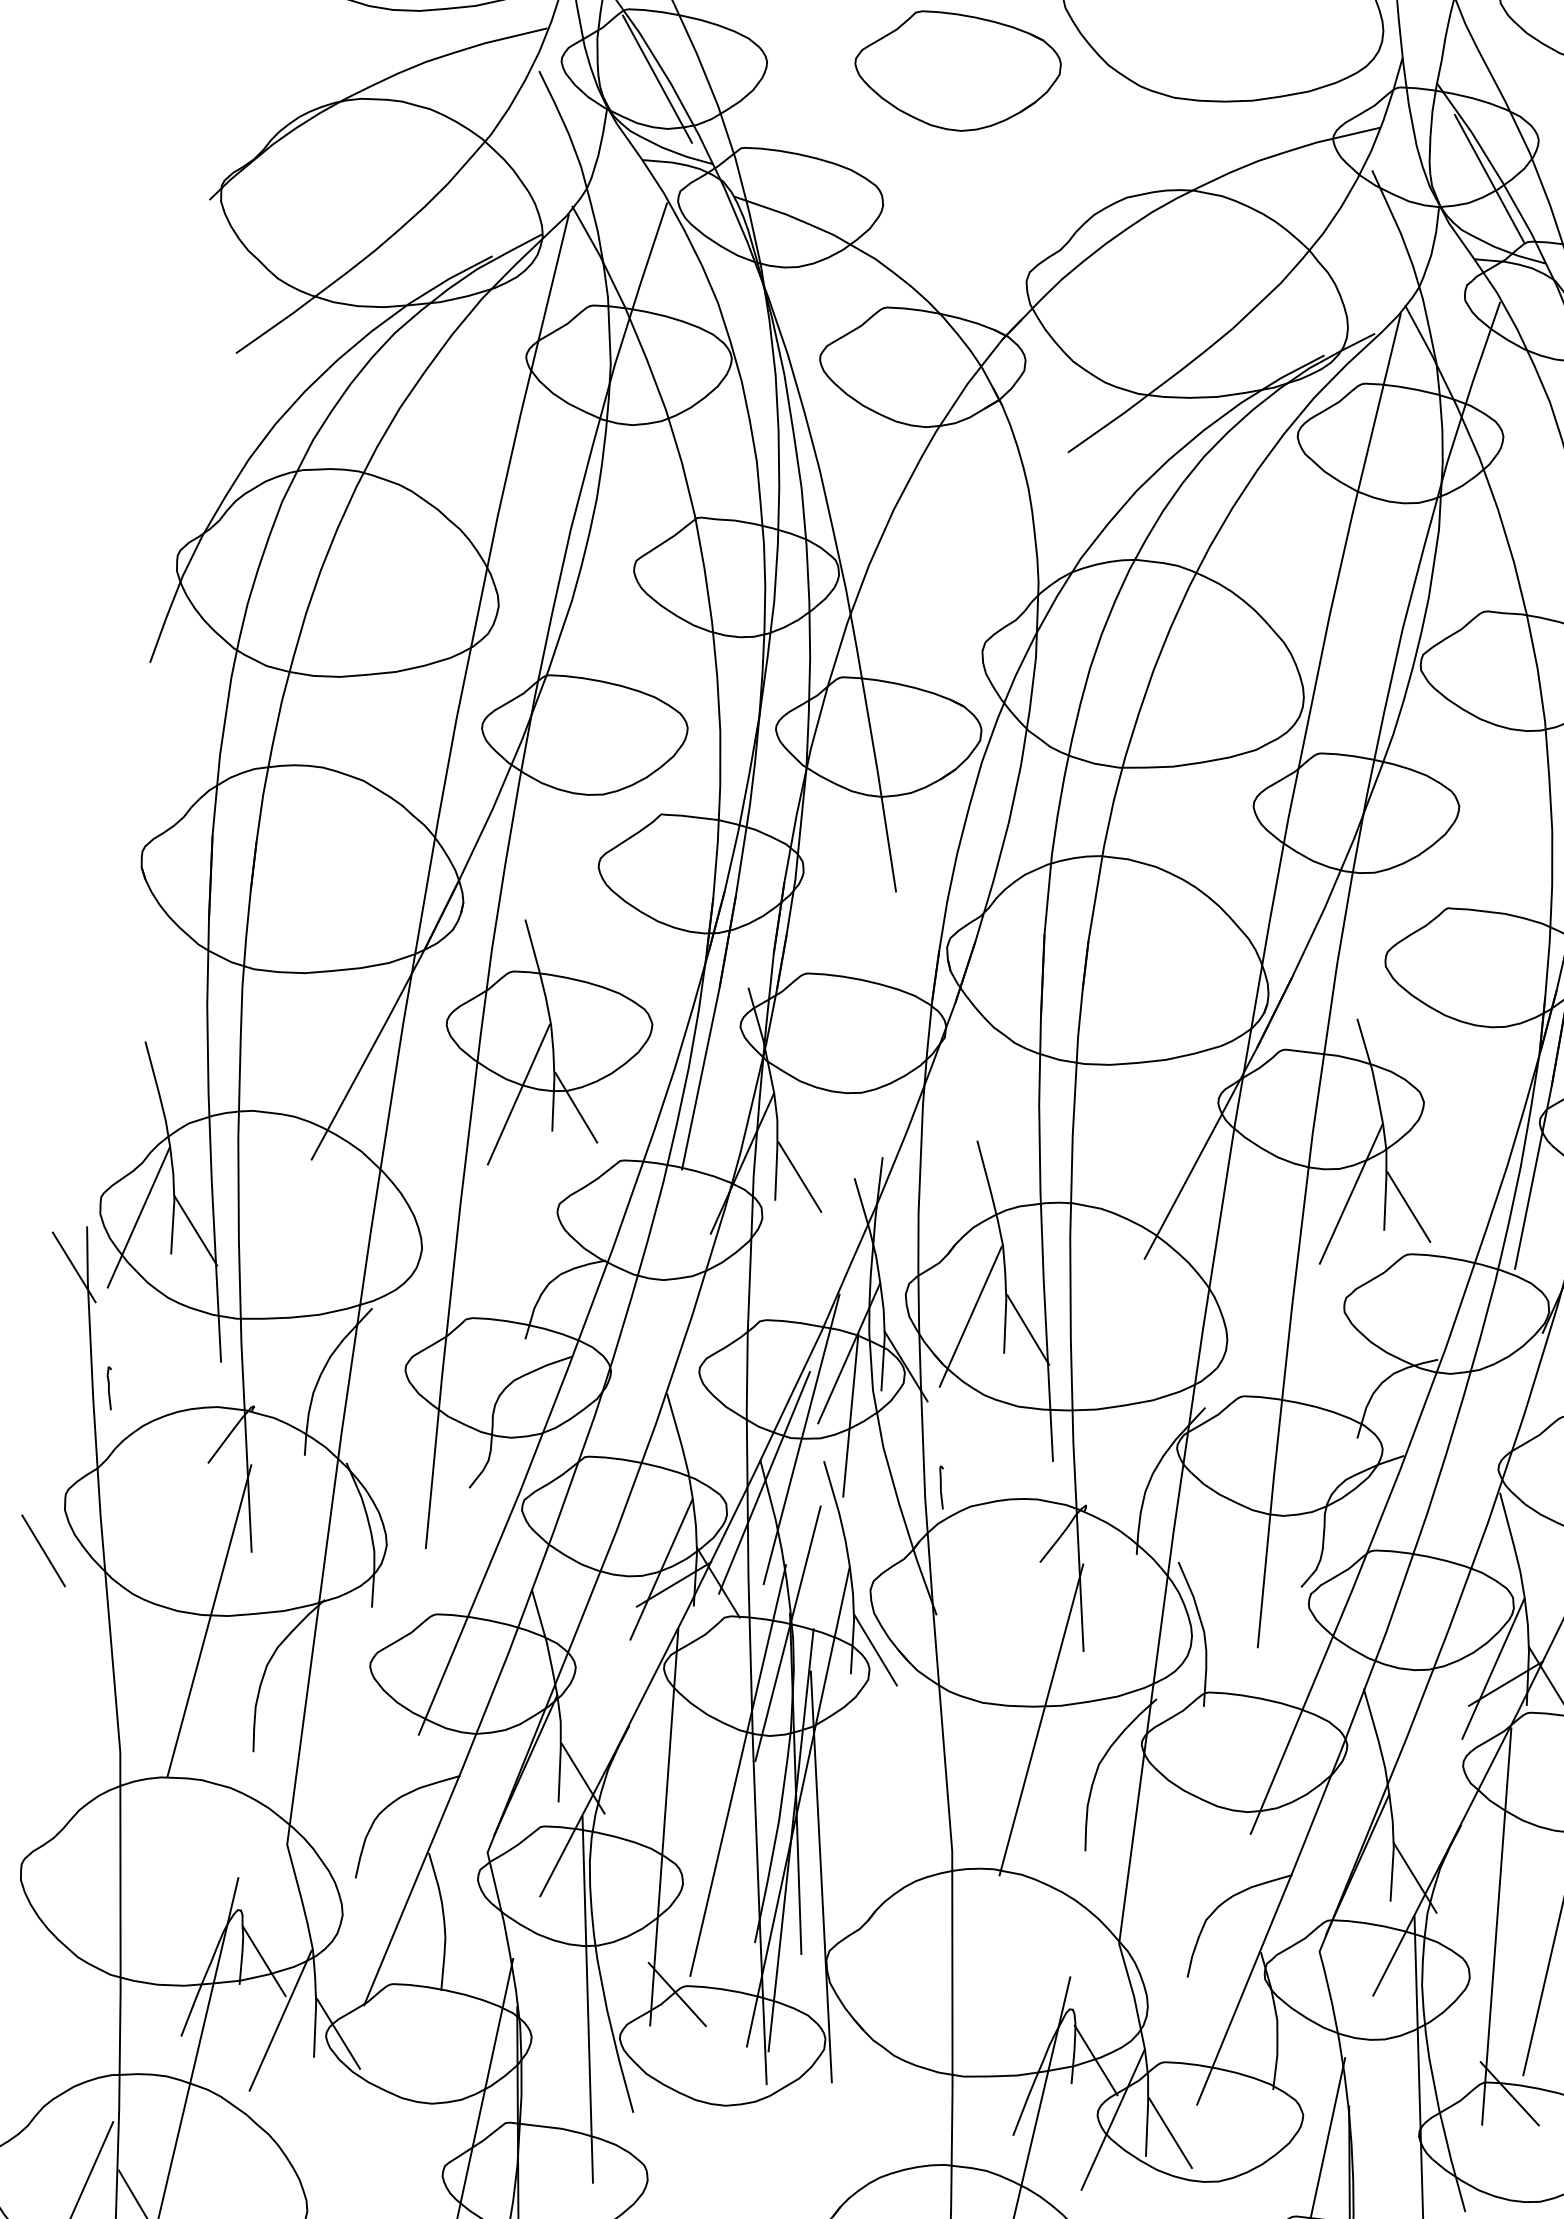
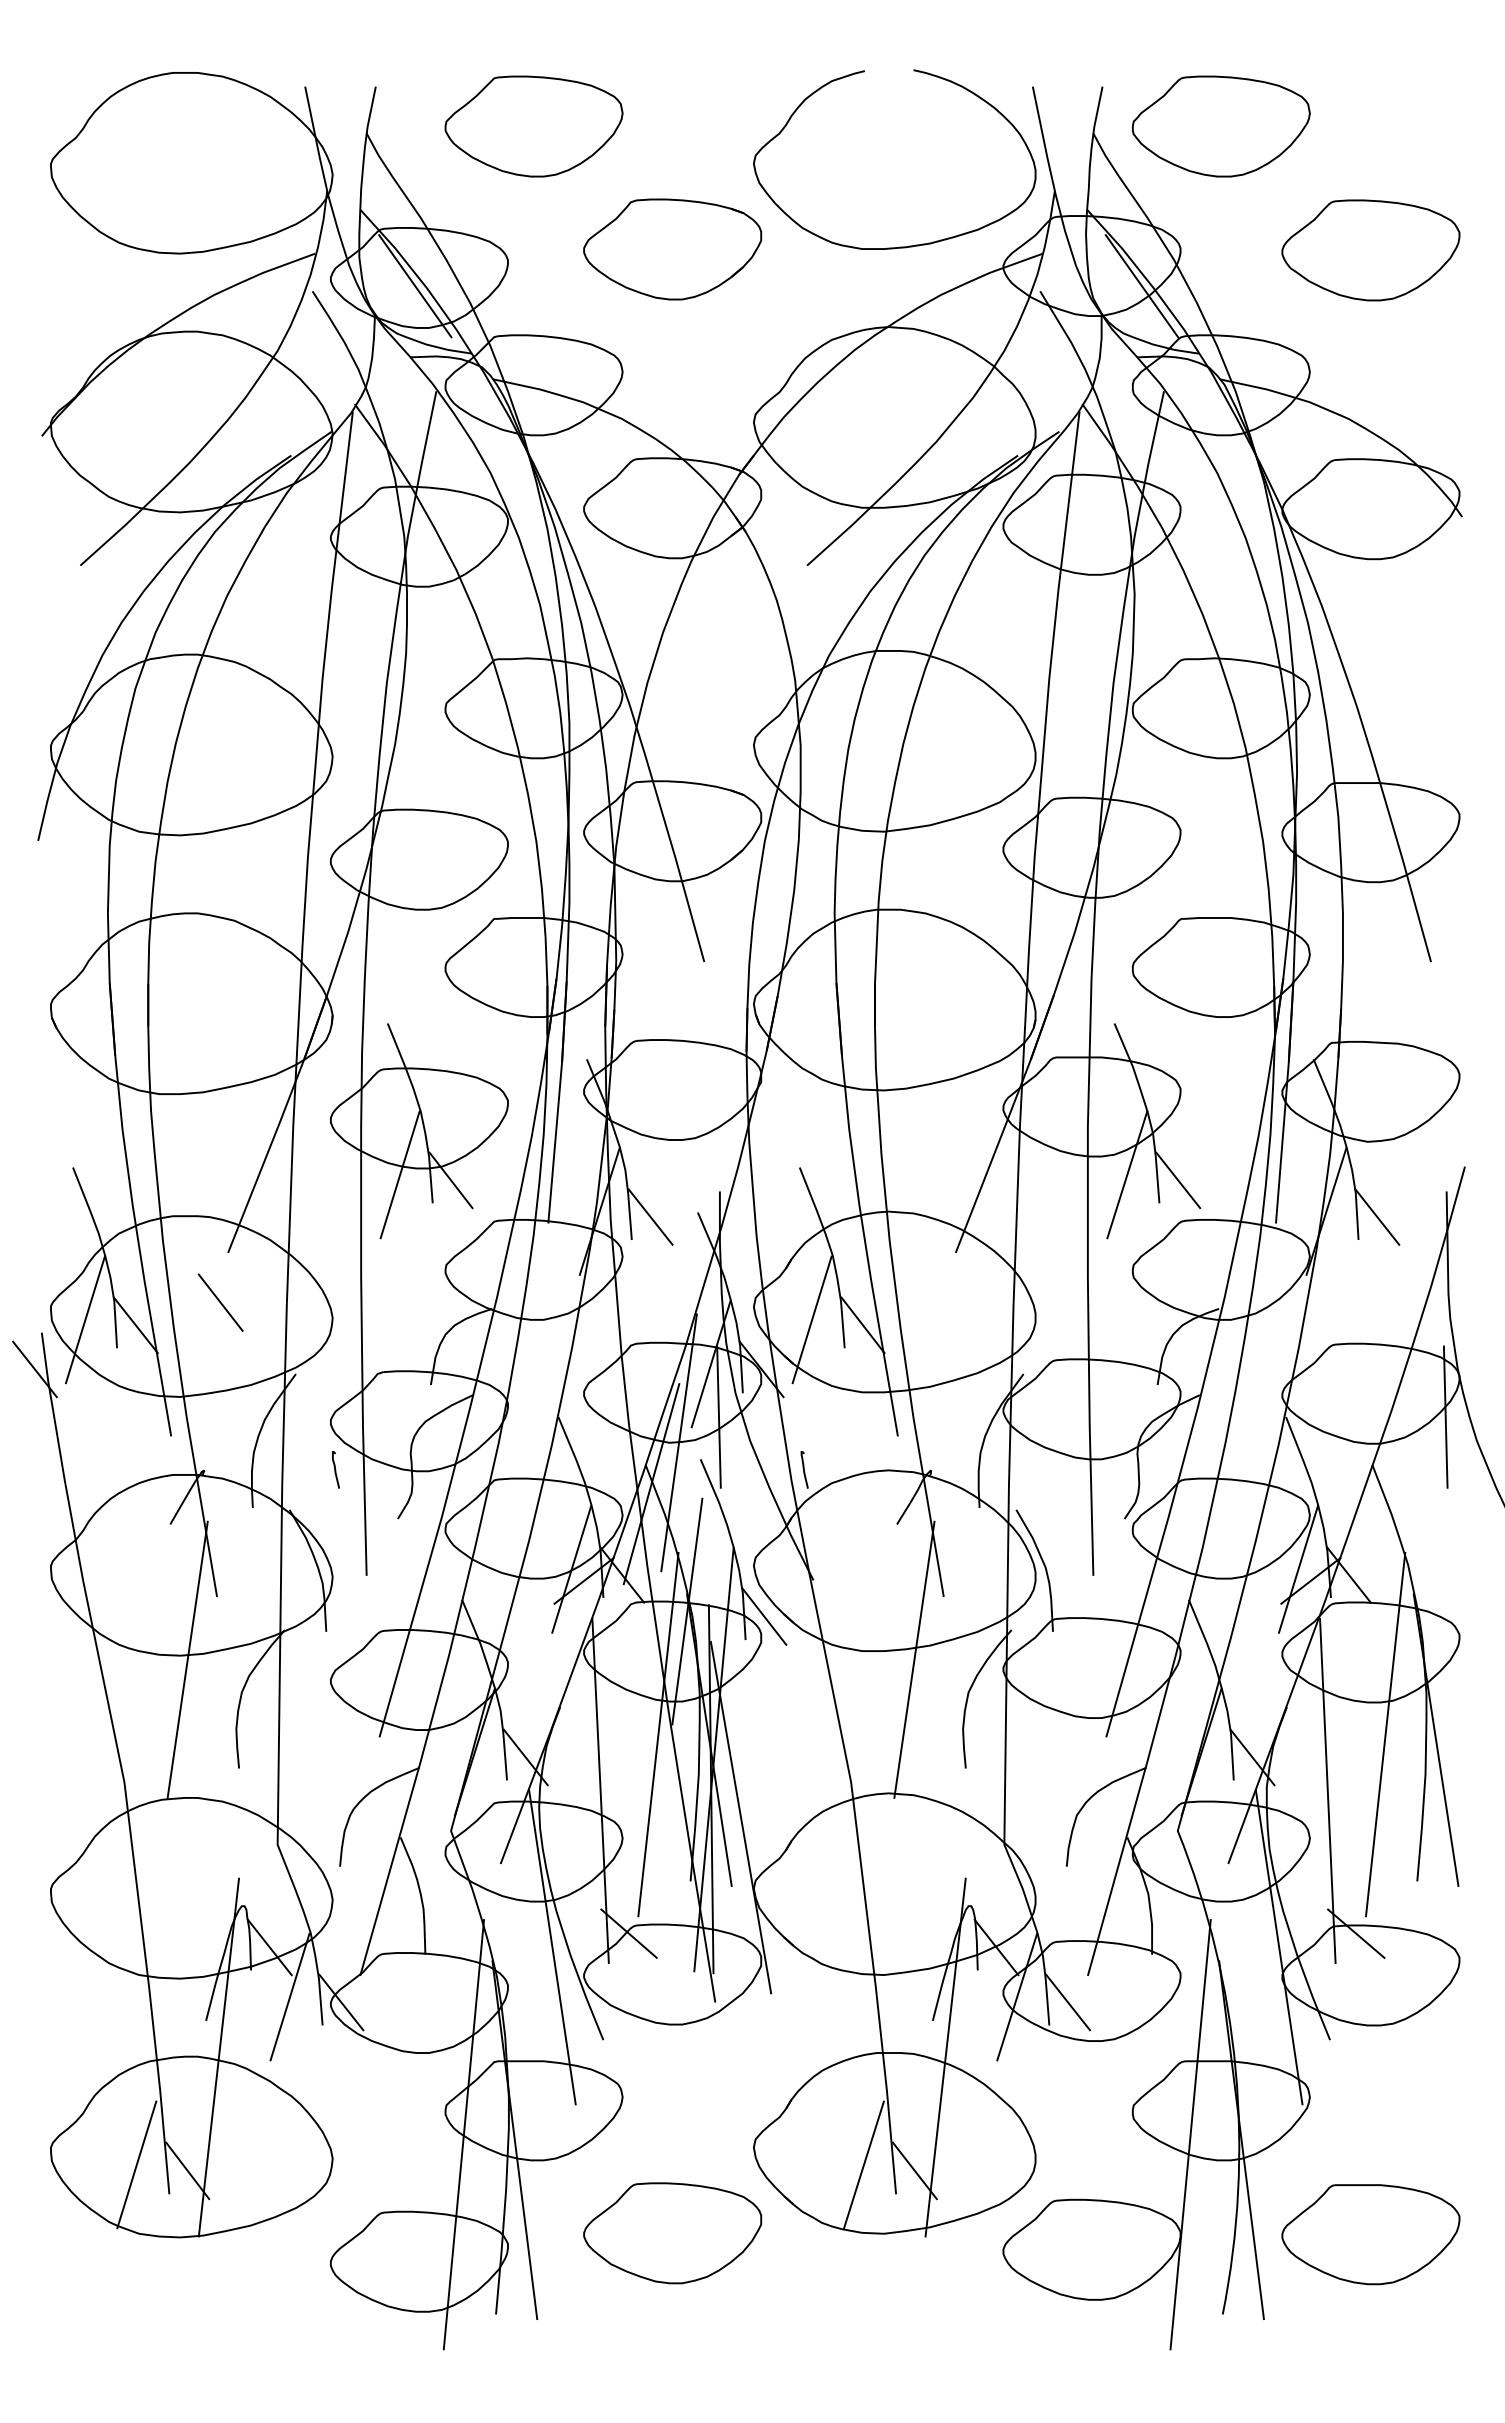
curve: (109, 1387) -> (335, 1469), moved
line: (43, 1550) -> (220, 1302), moved

